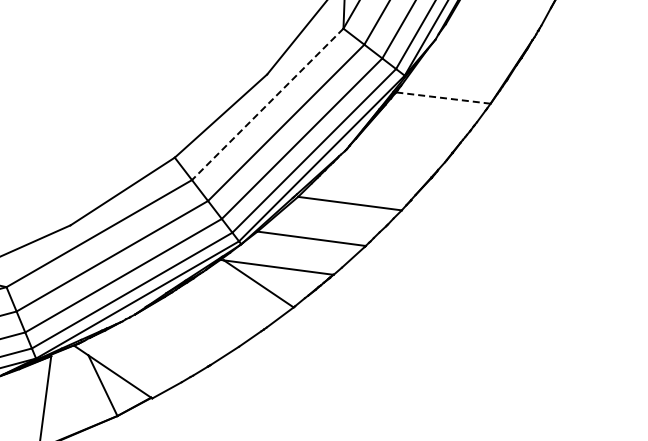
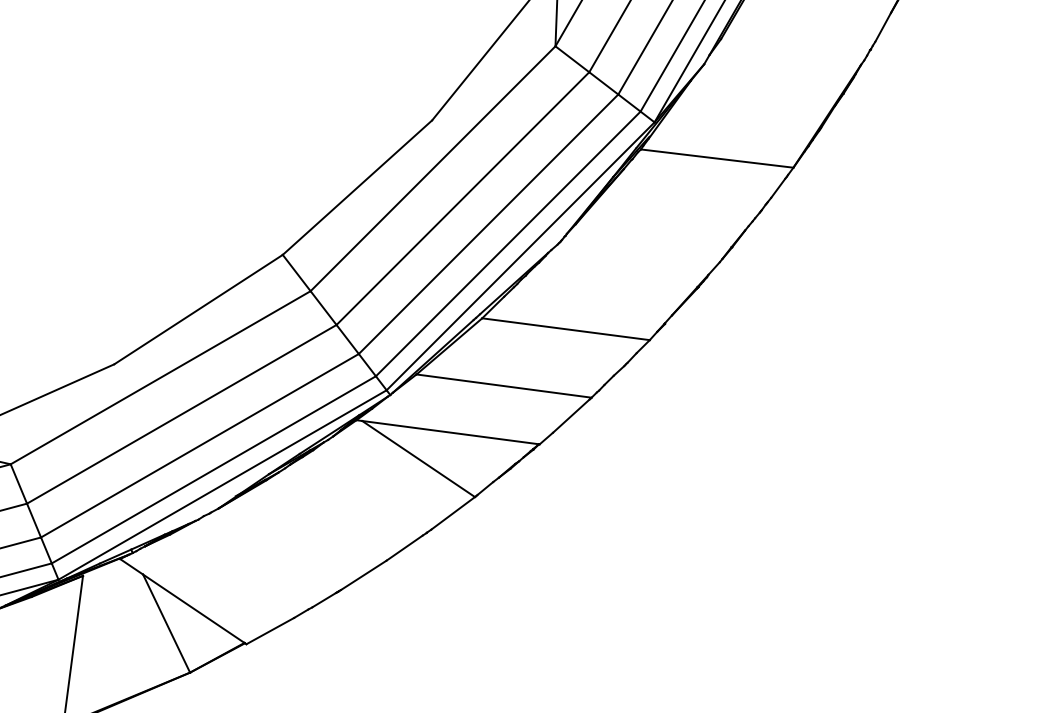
line: (443, 98) -> (717, 159), dashed -> solid
line: (267, 104) -> (432, 168), dashed -> solid

